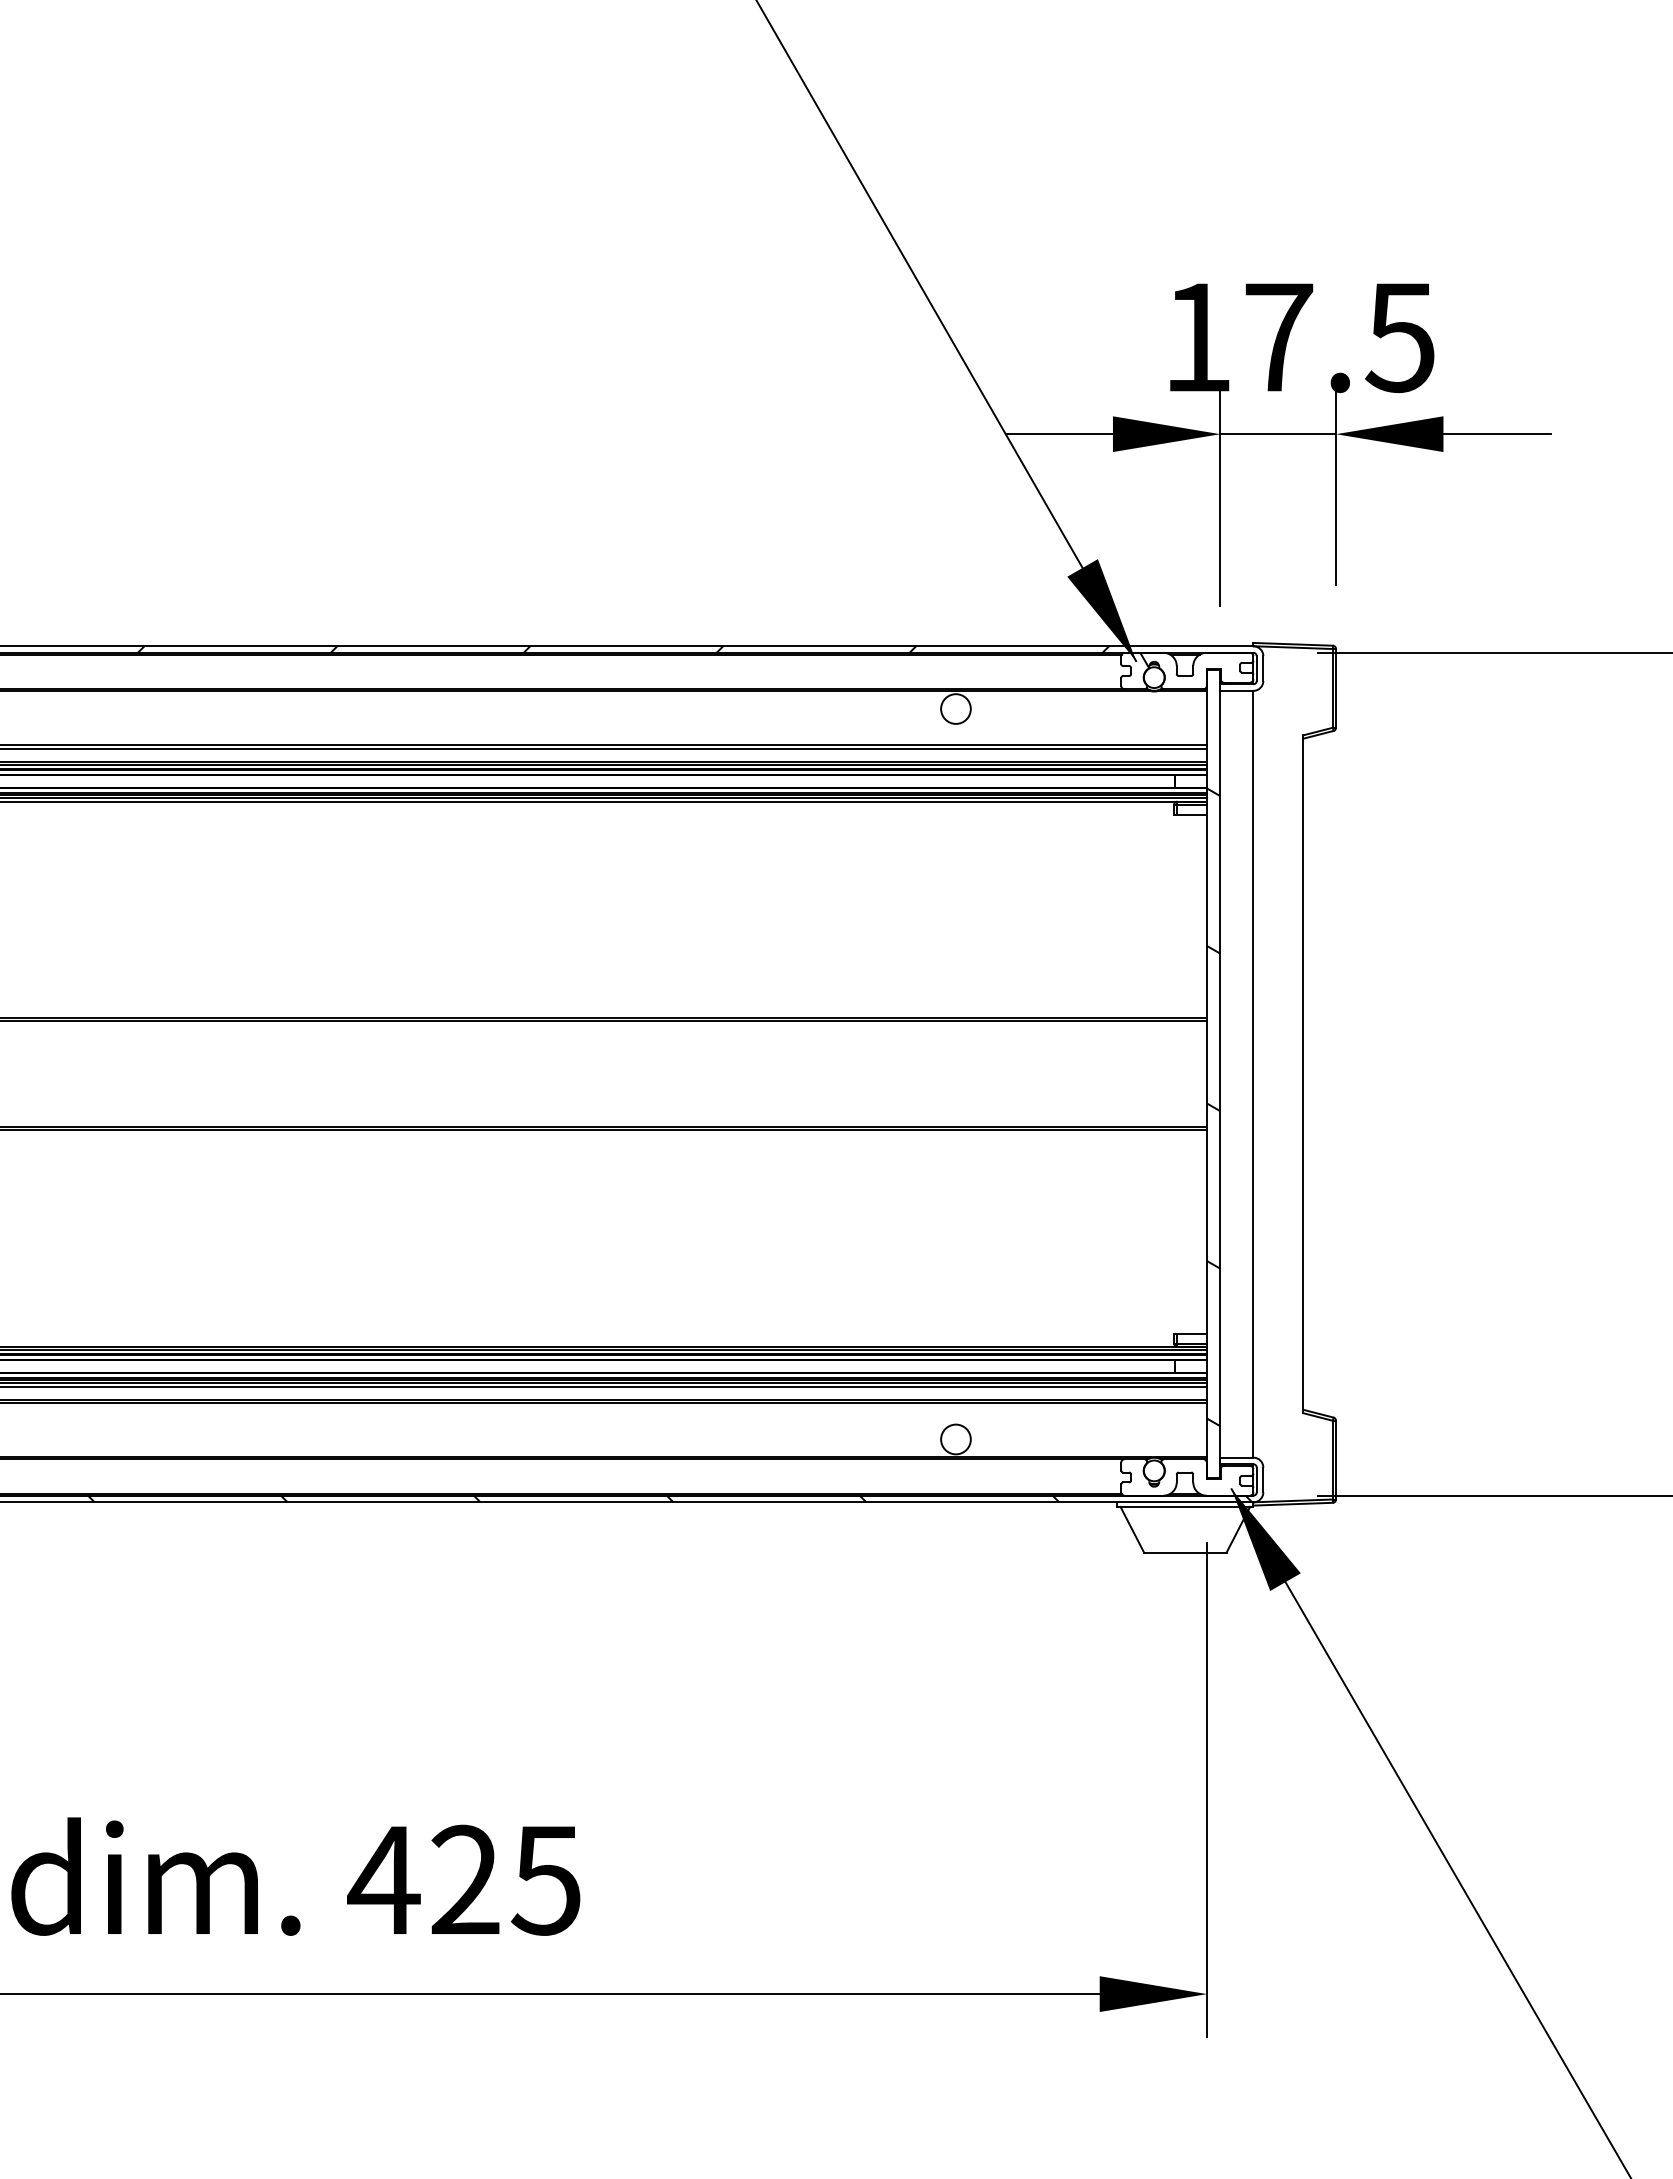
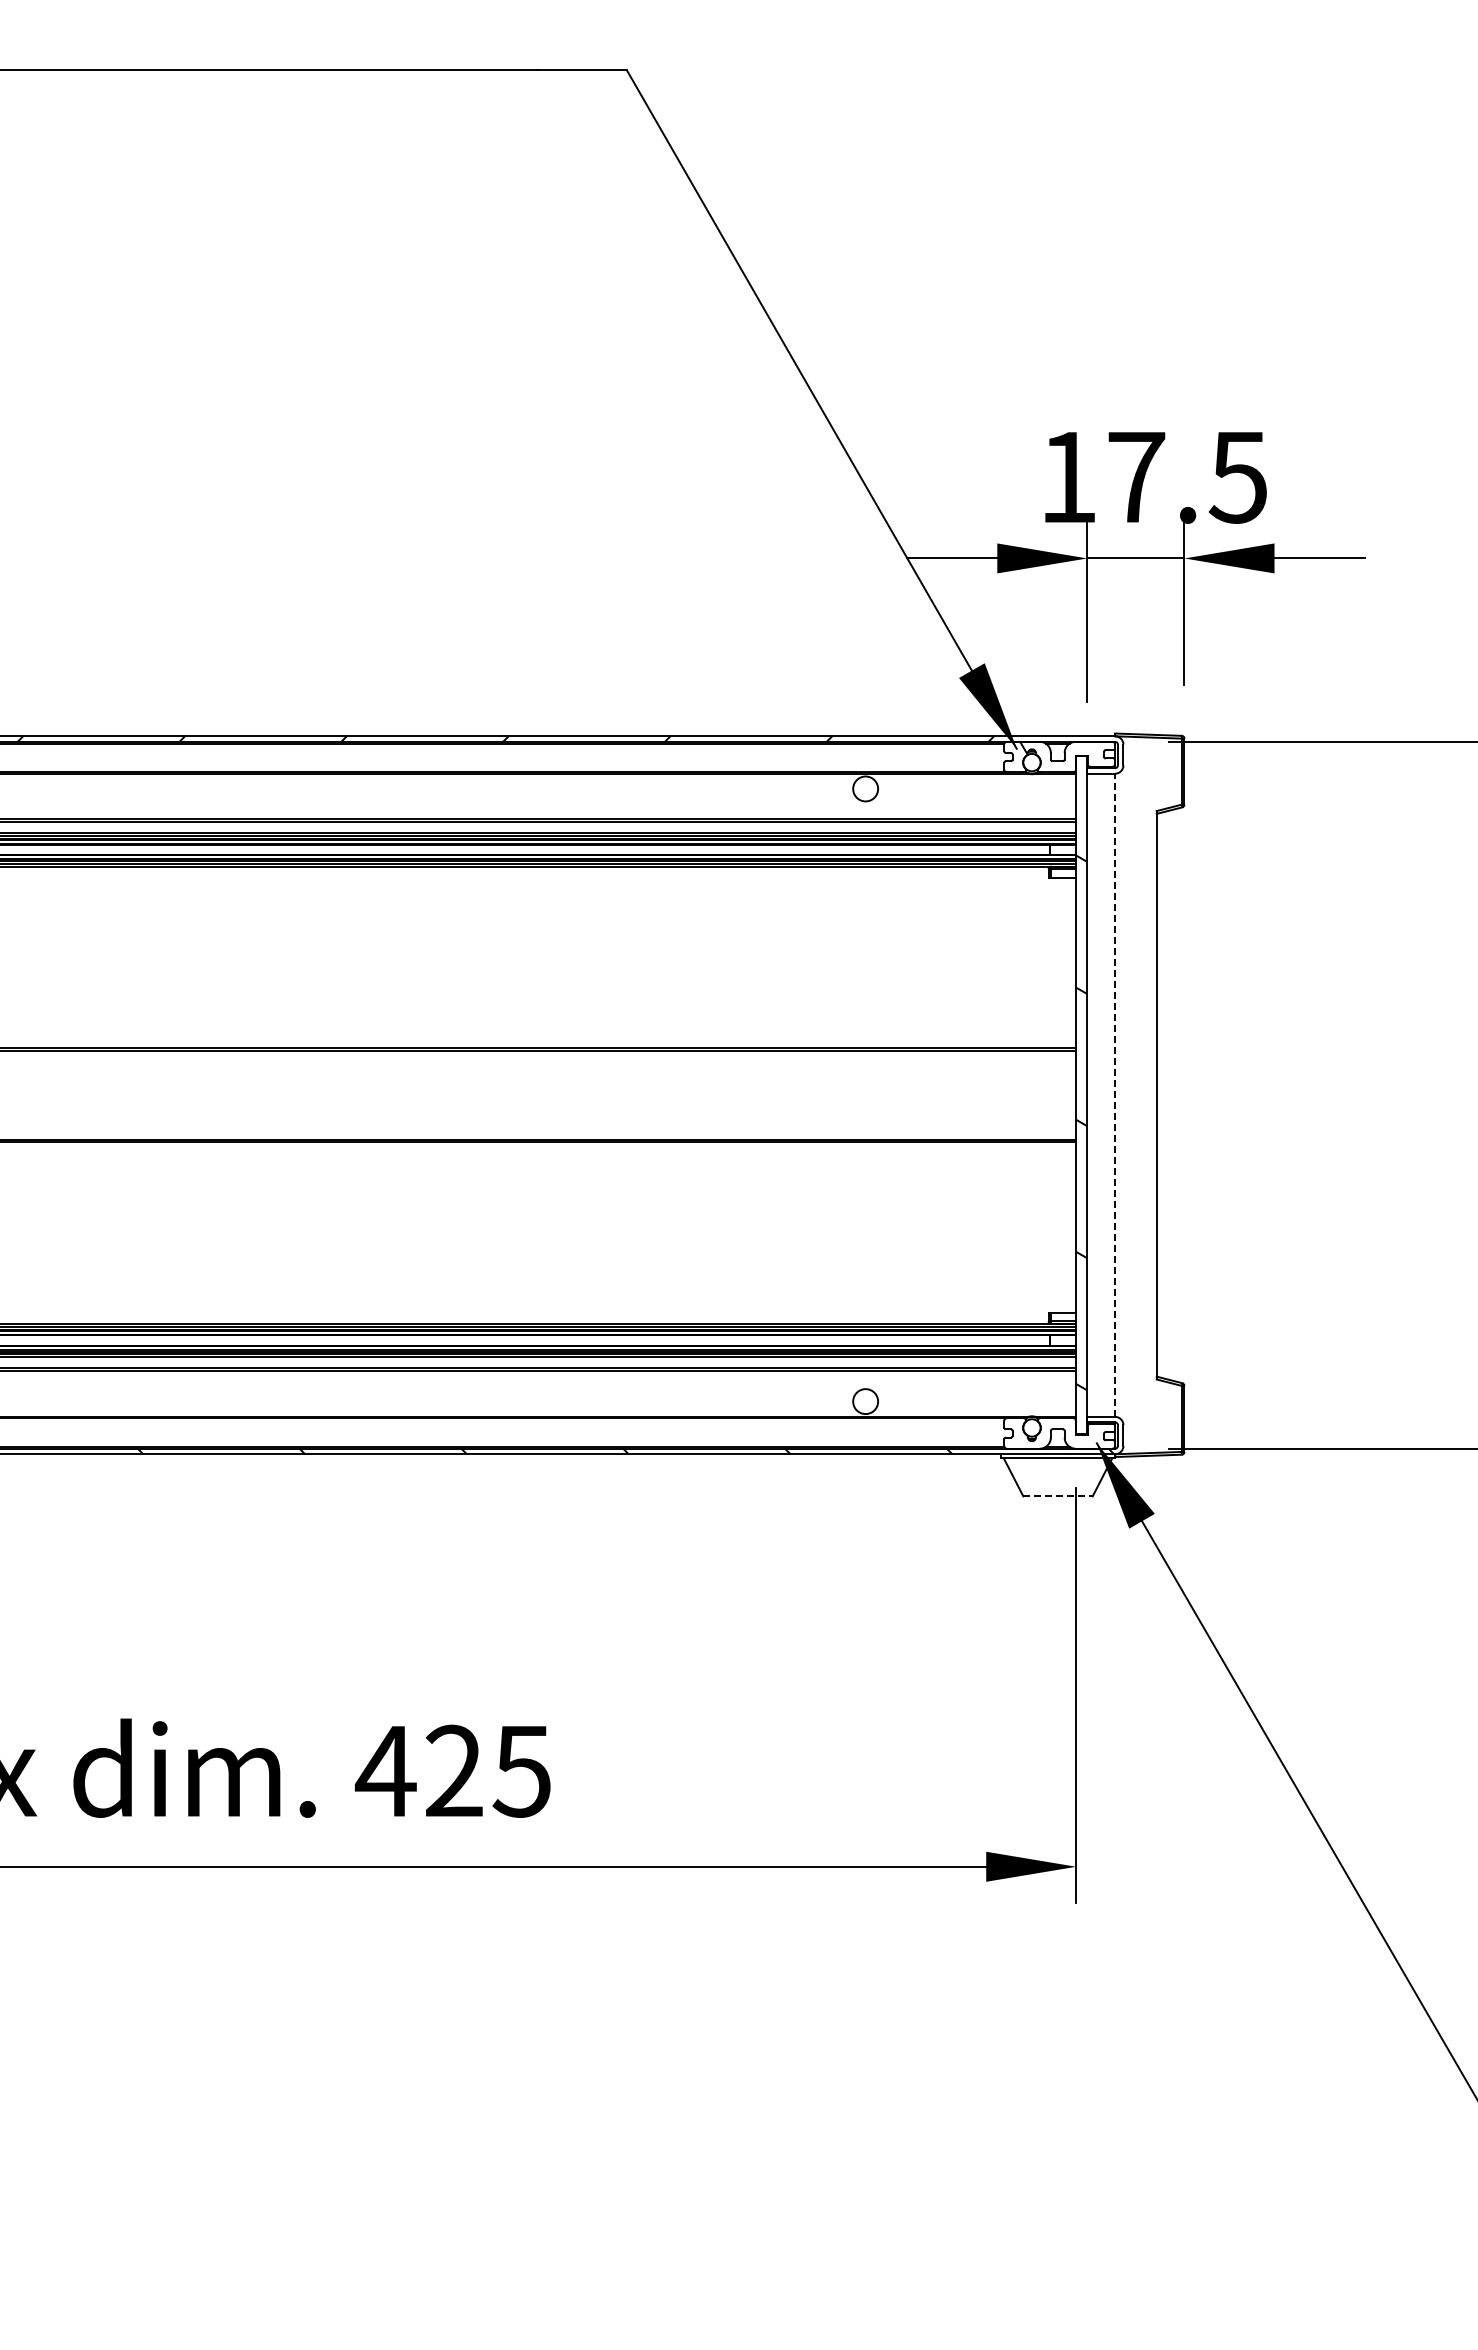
line: (1253, 1074) -> (1115, 1095), solid -> dashed
line: (1185, 1552) -> (1058, 1496), solid -> dashed

